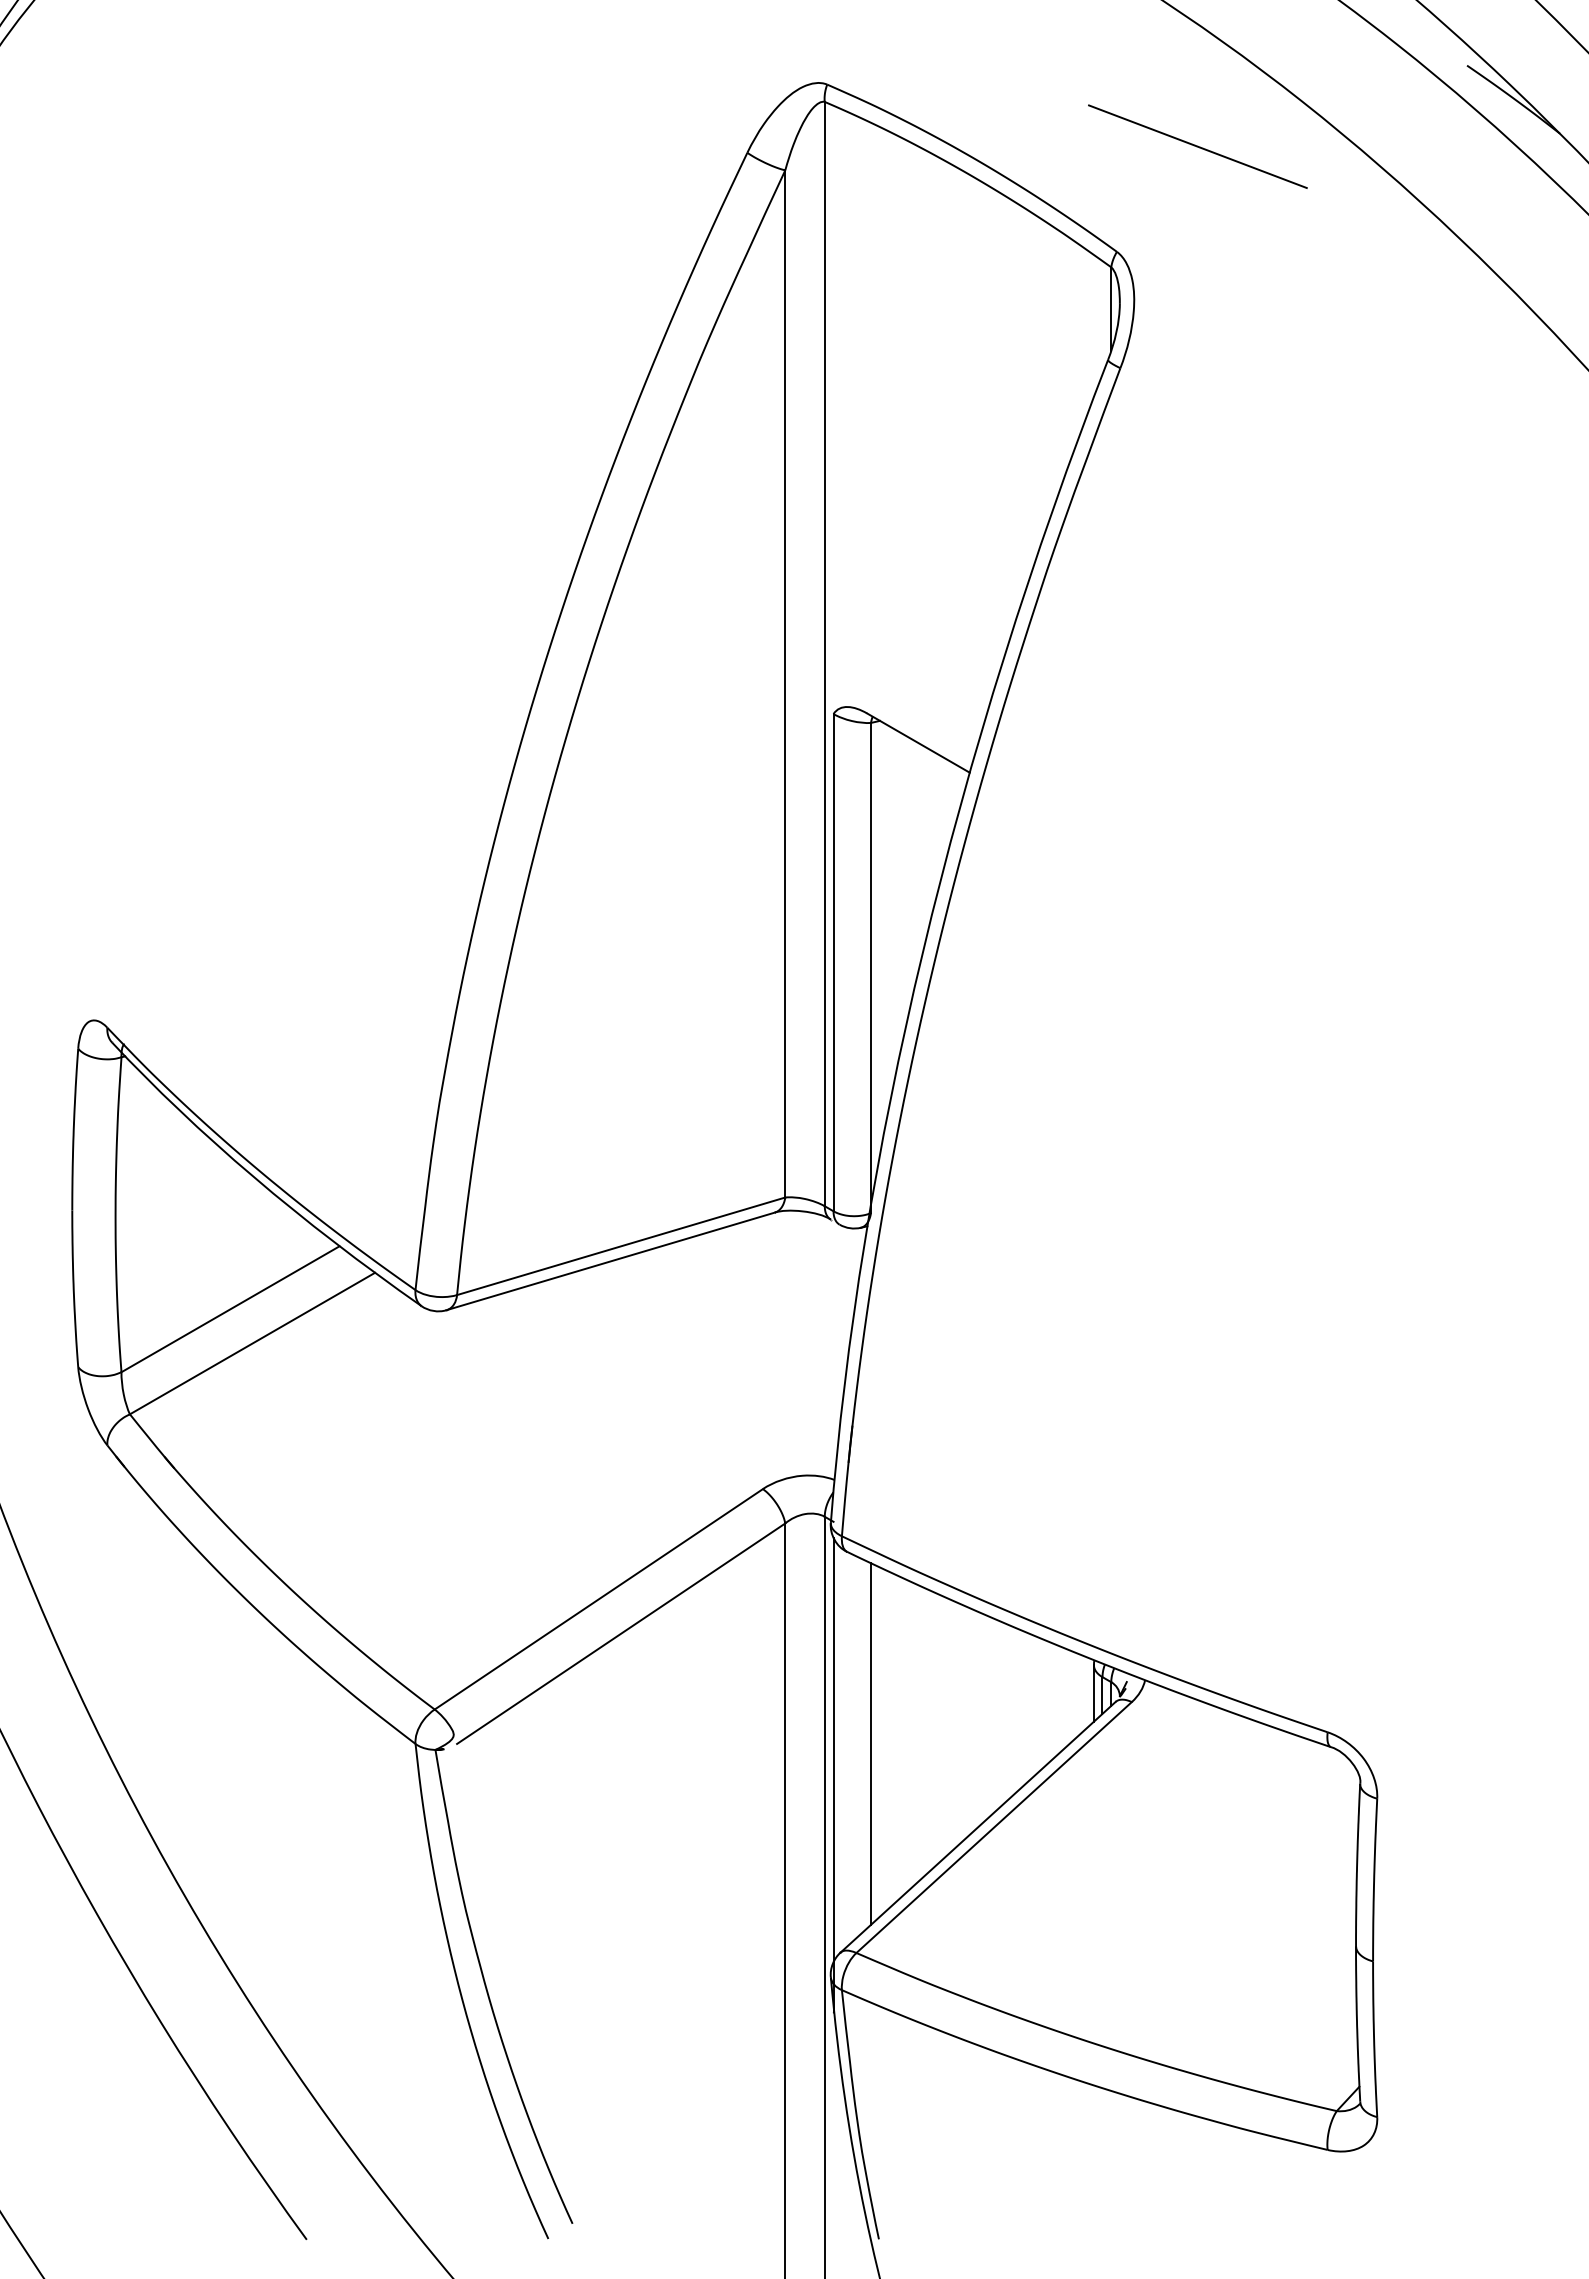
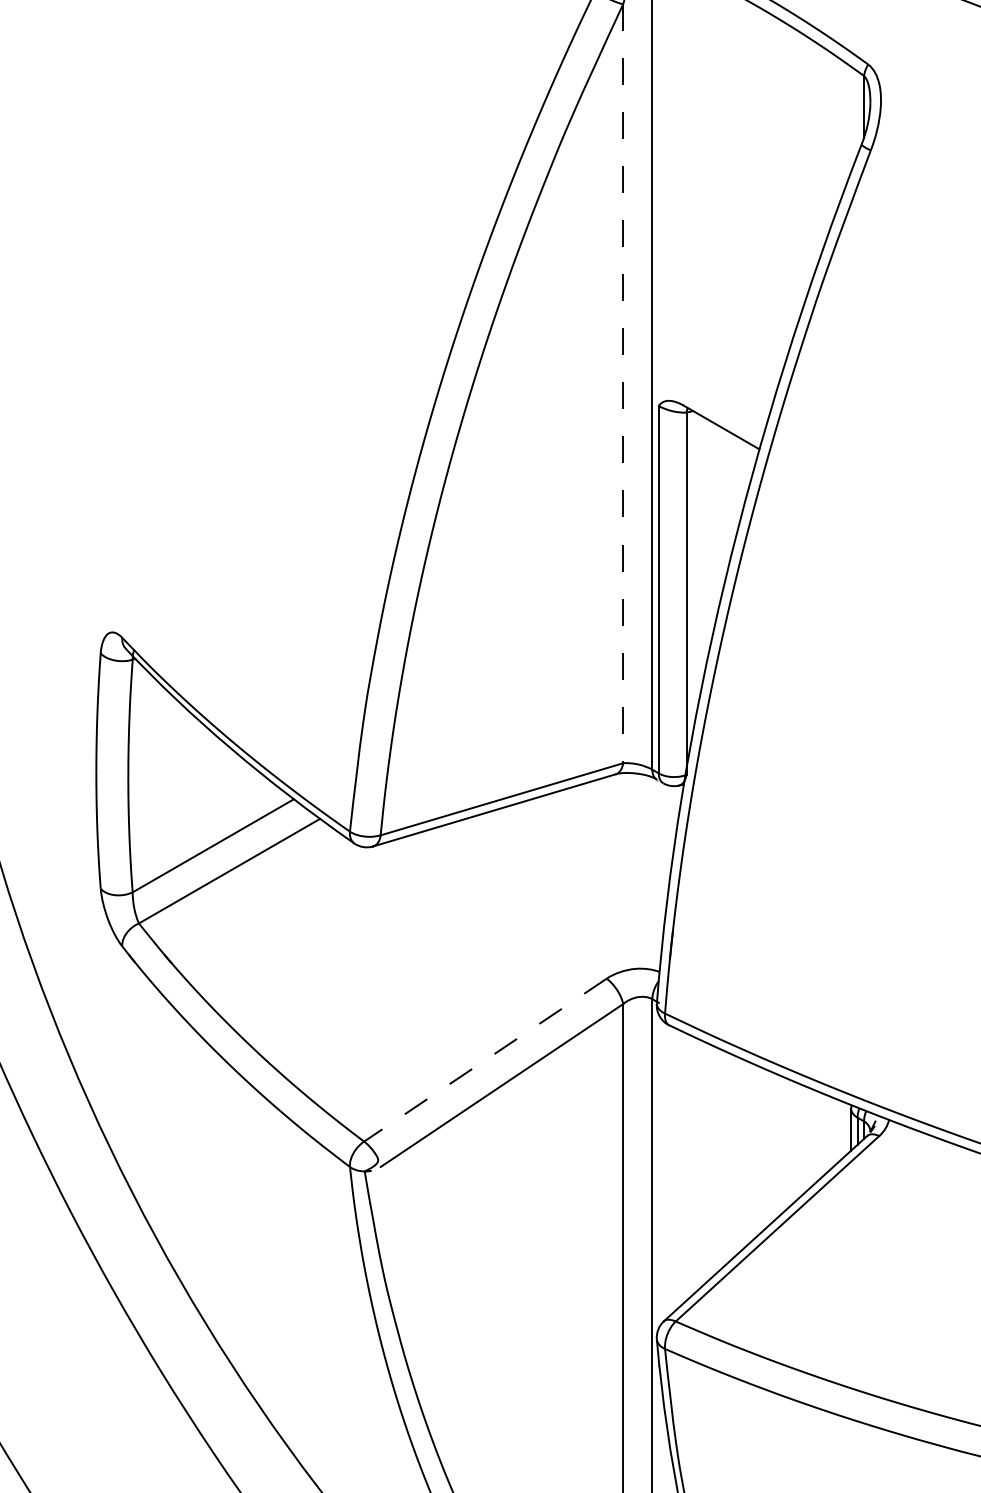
line: (785, 683) -> (623, 383), solid -> dashed
line: (598, 1599) -> (485, 1060), solid -> dashed
line: (870, 1743) -> (686, 1166), removed
line: (833, 1774) -> (658, 1189), removed

